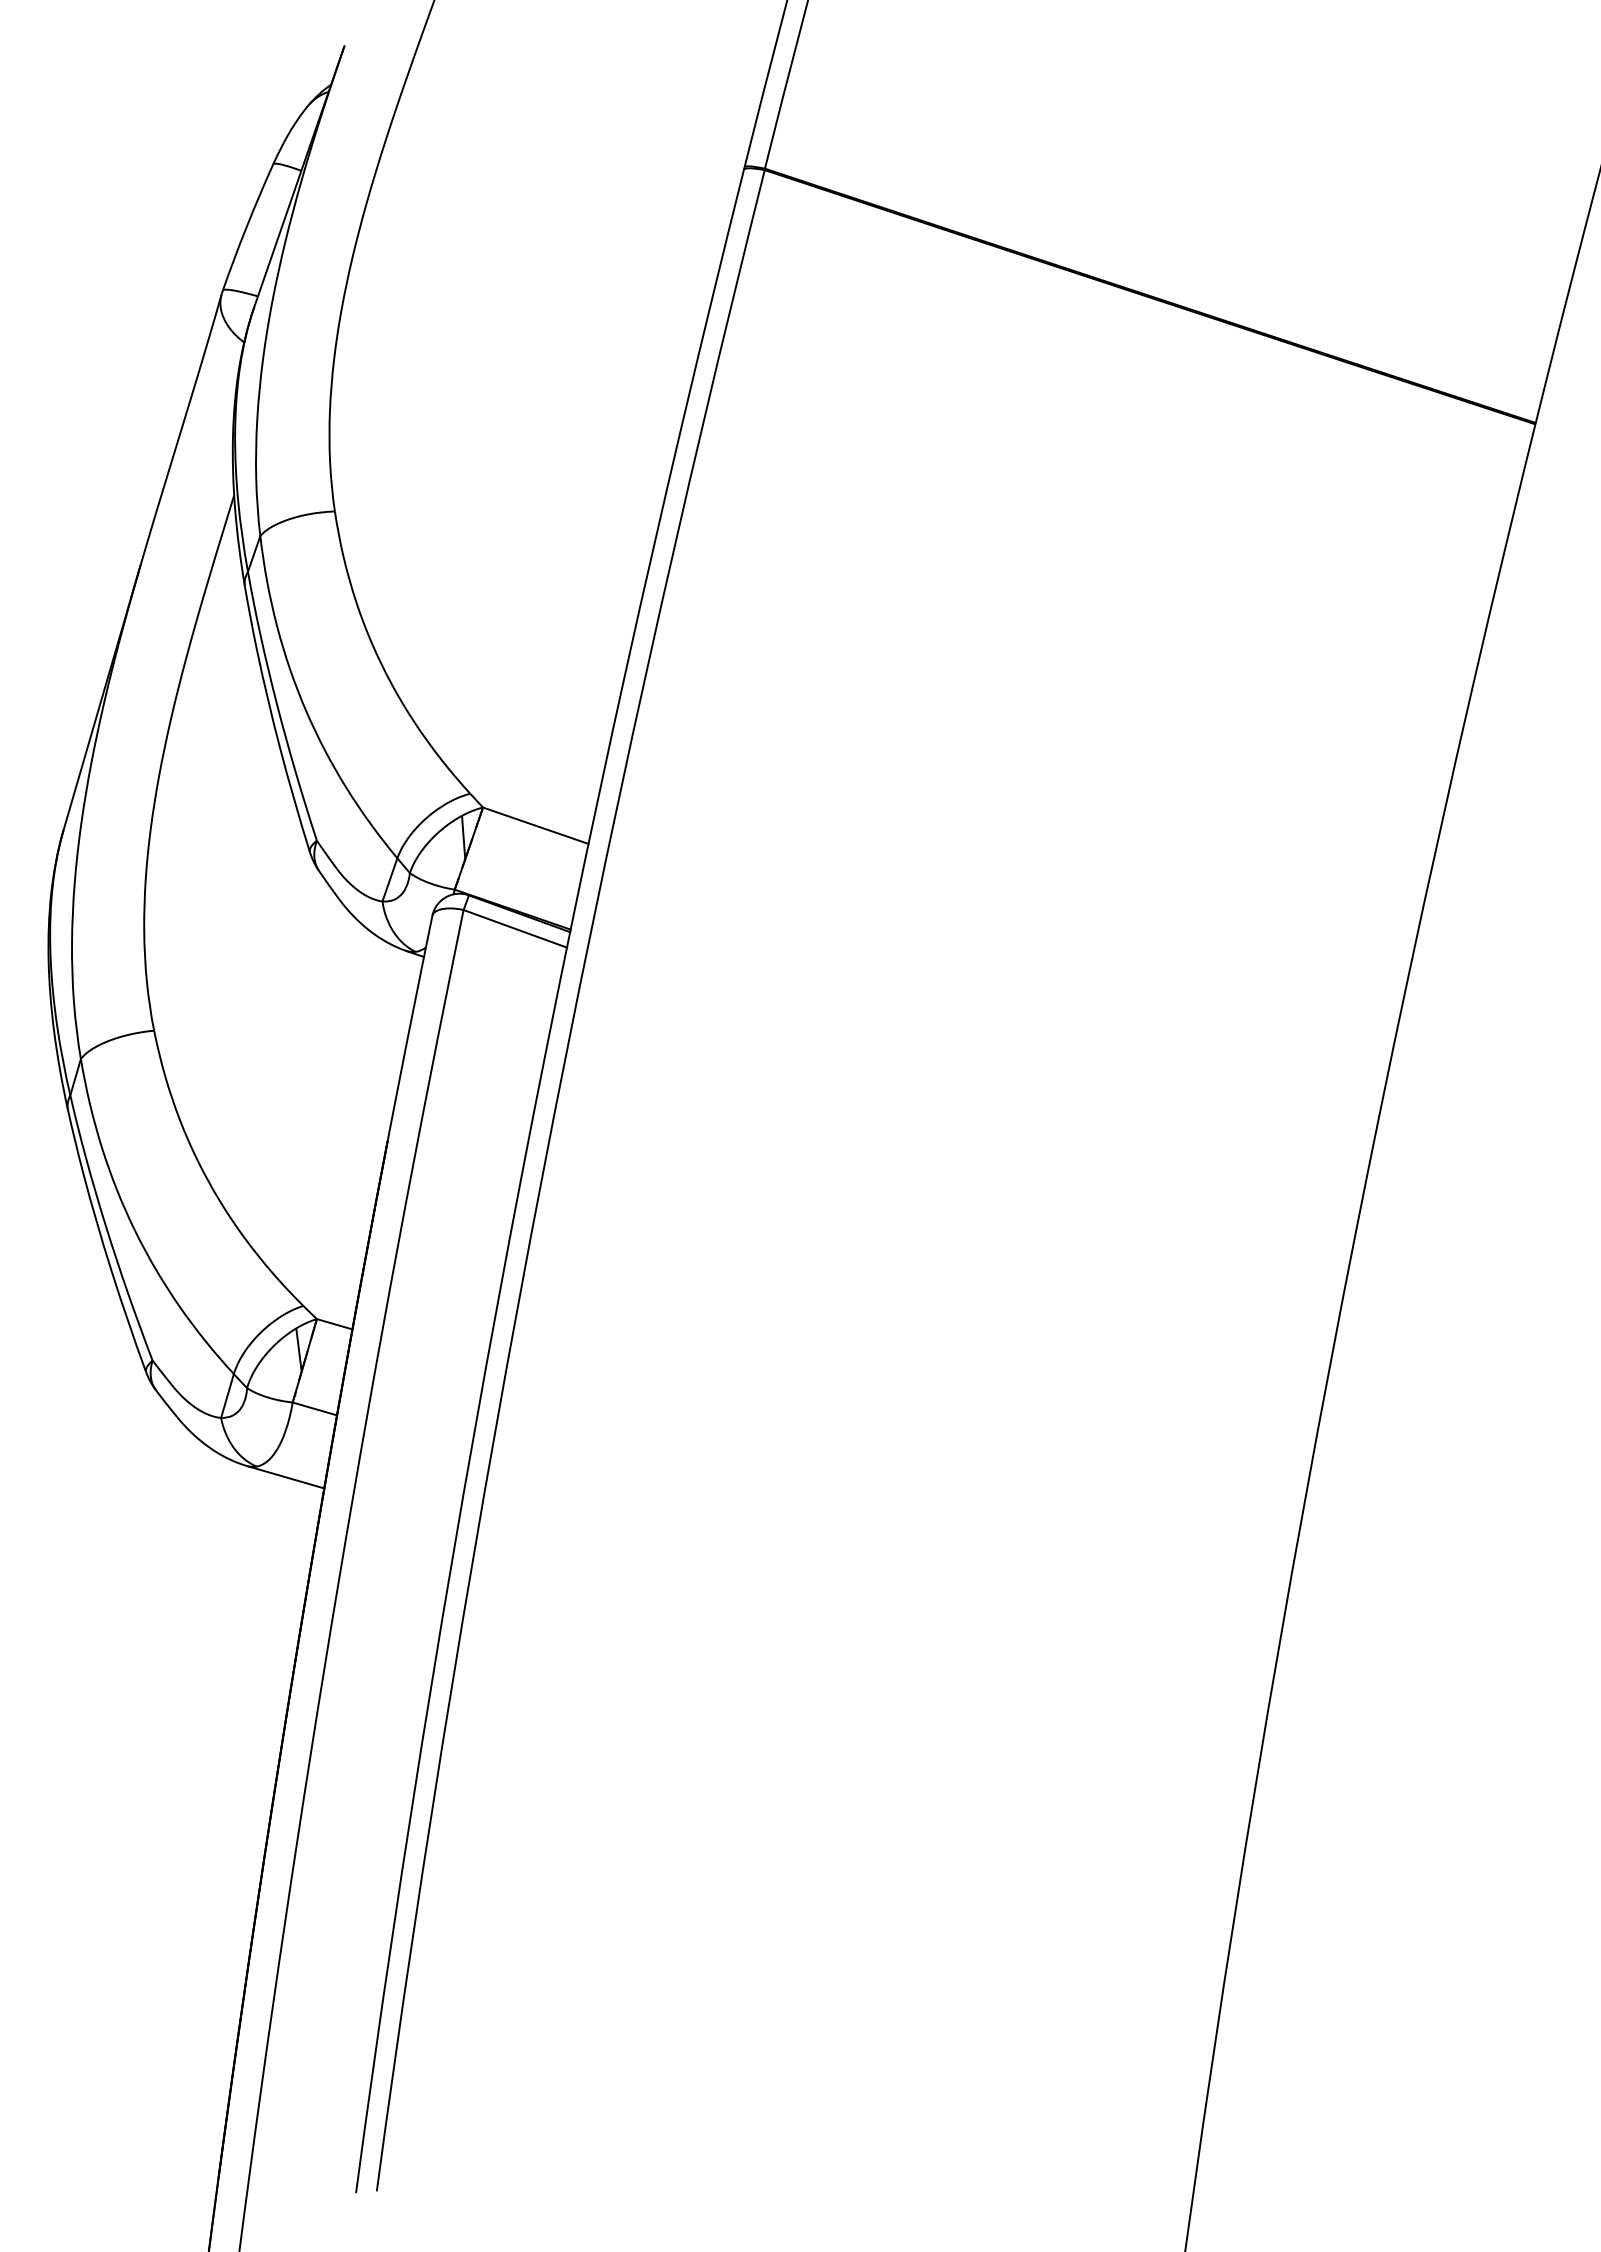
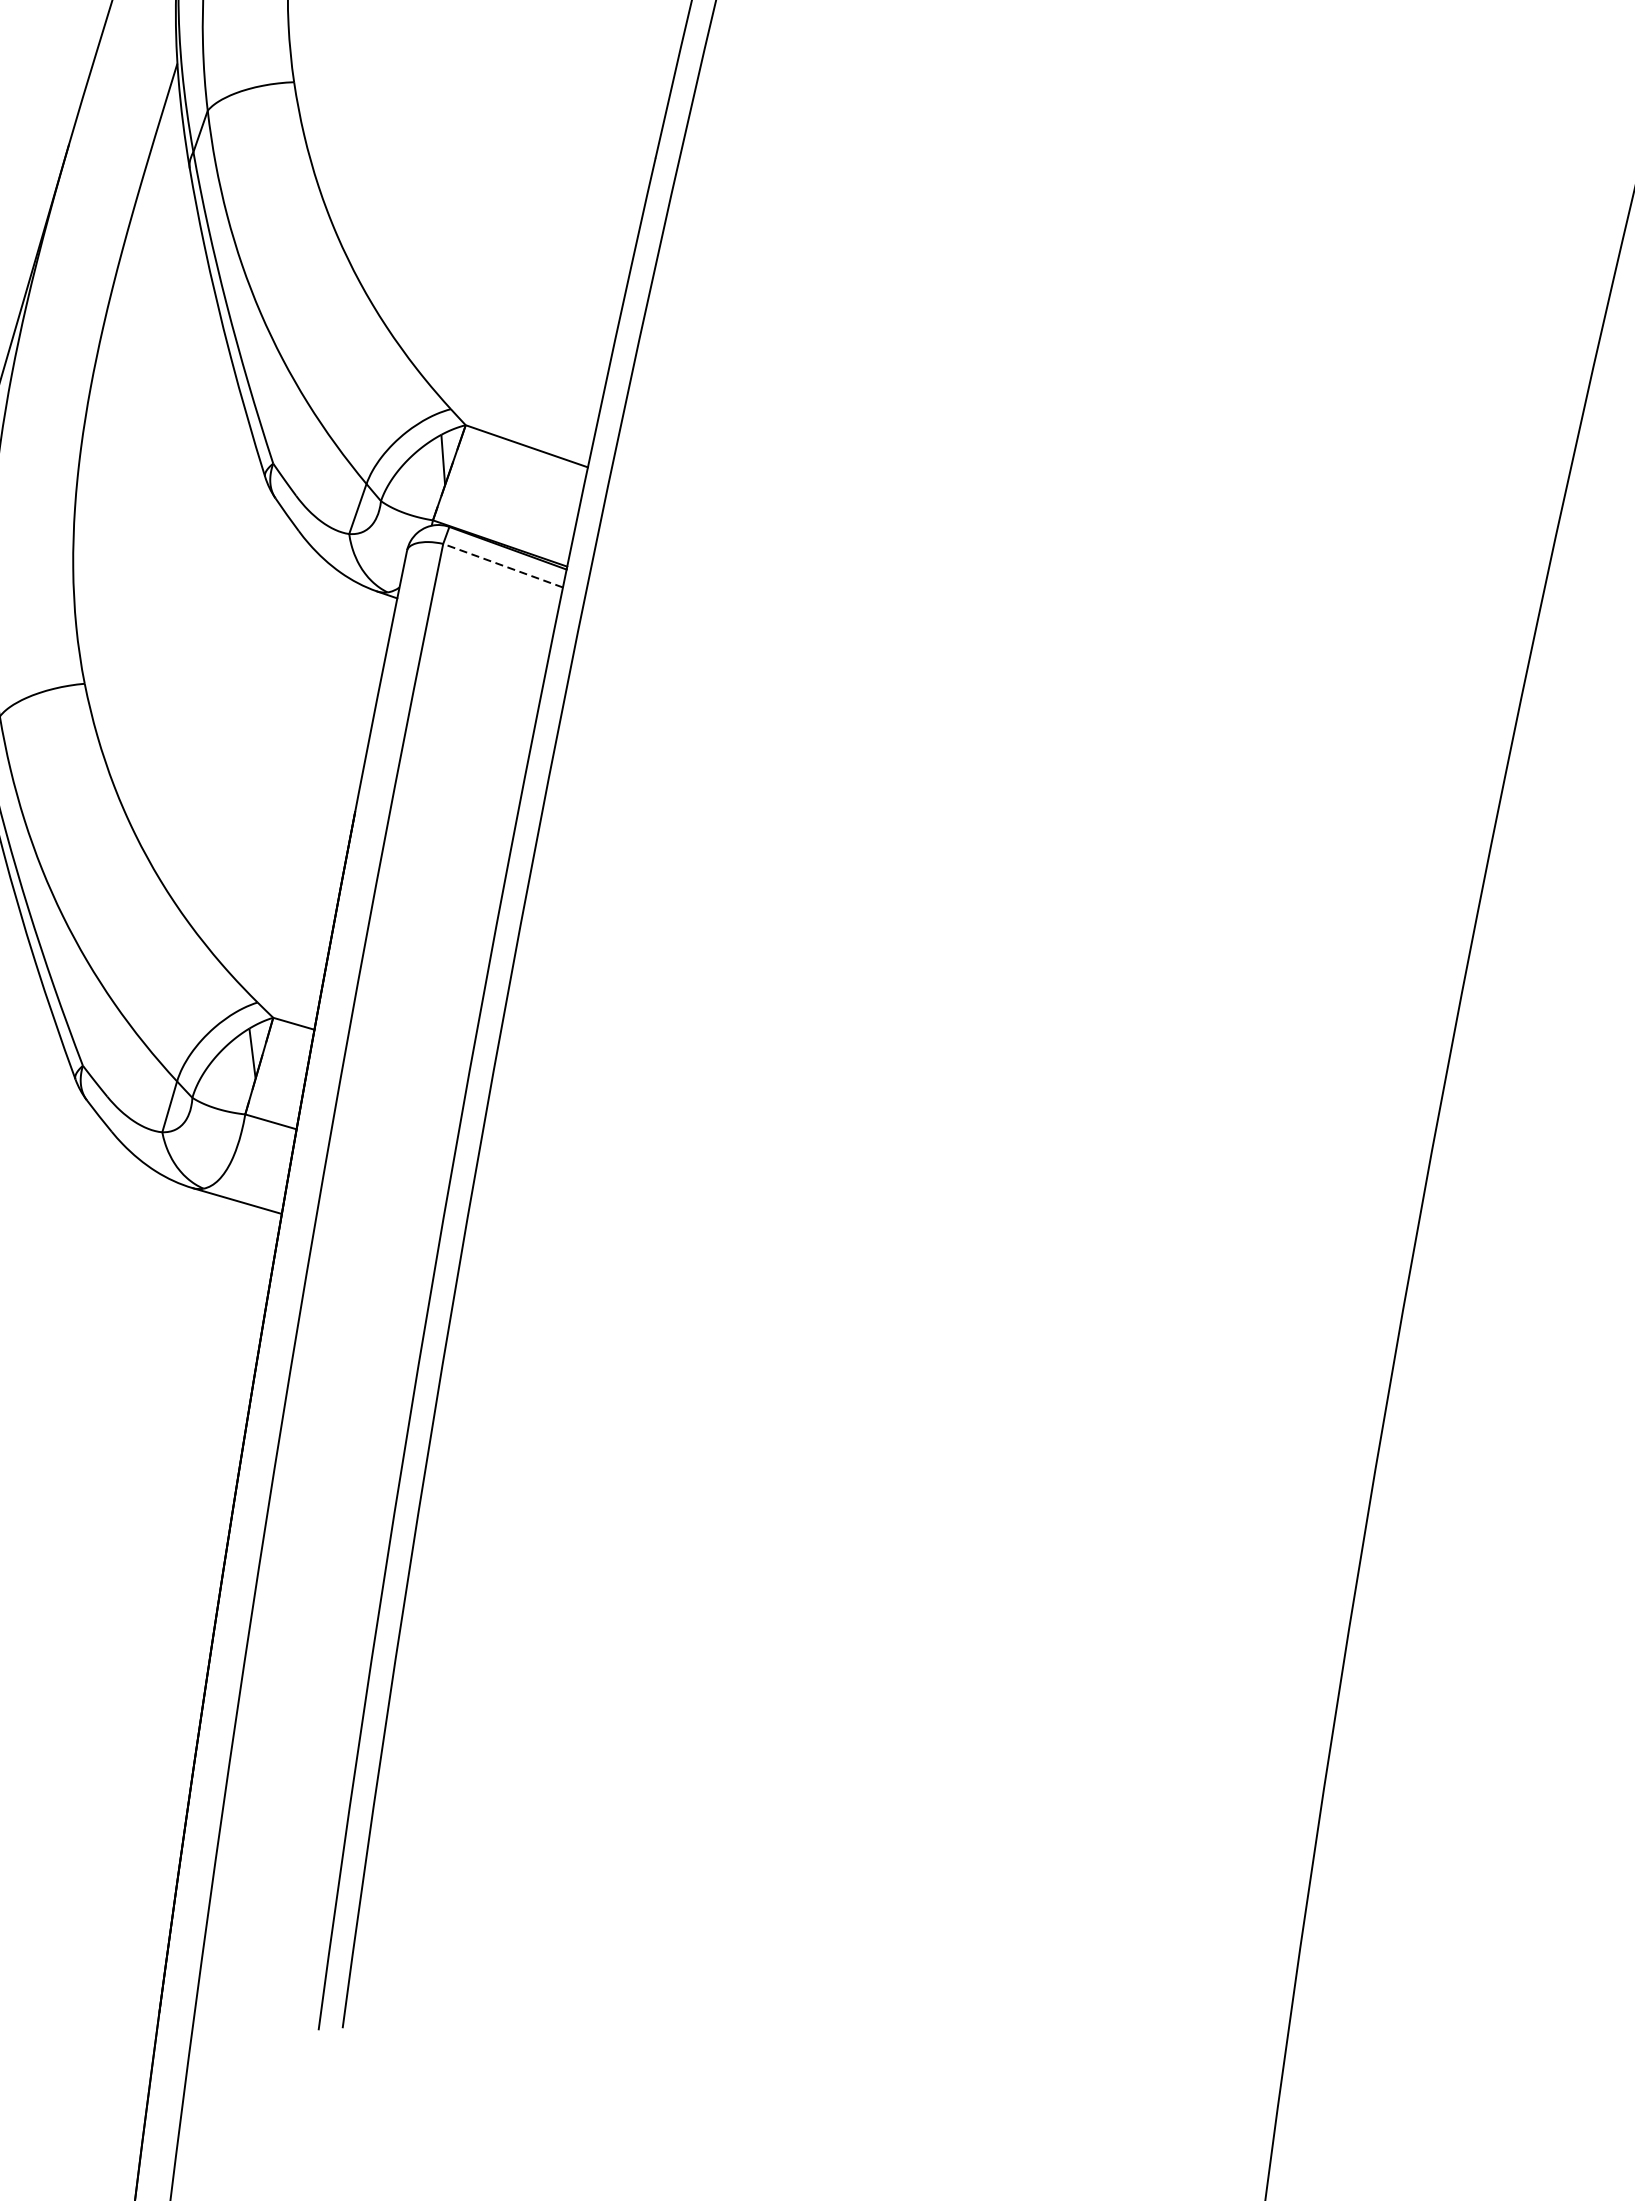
line: (515, 928) -> (503, 565), solid -> dashed

